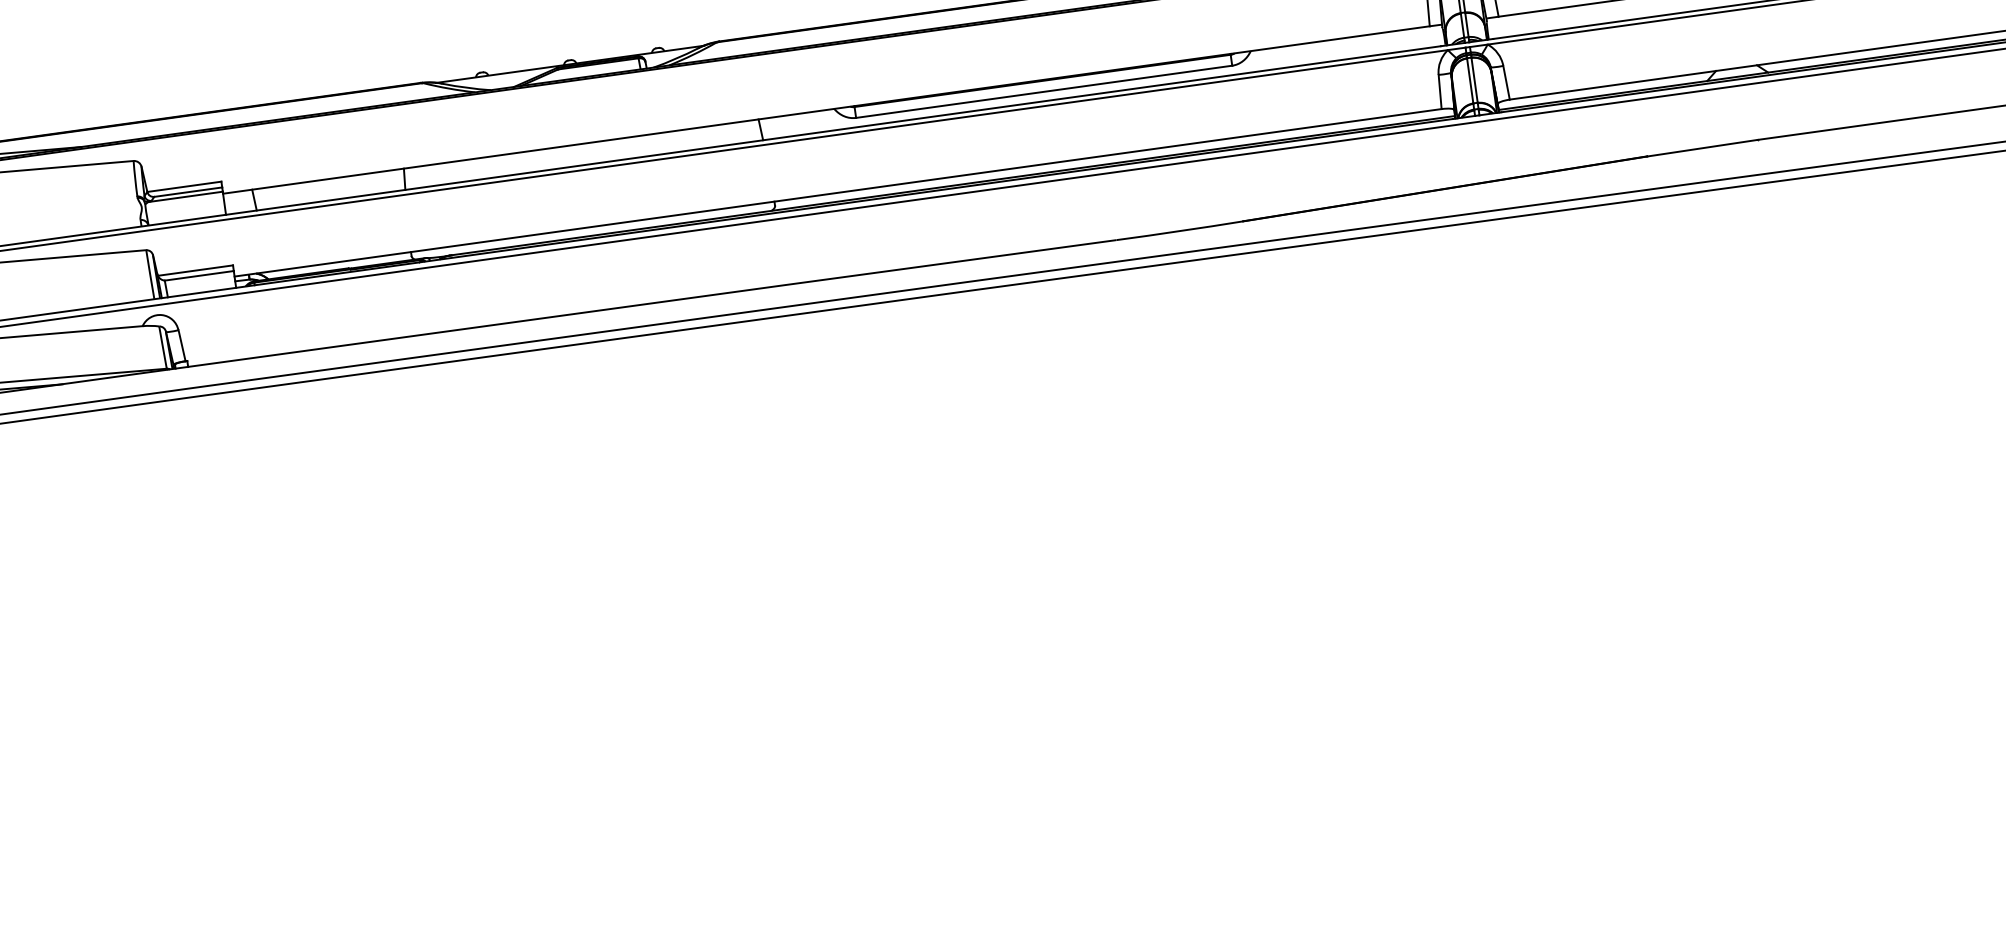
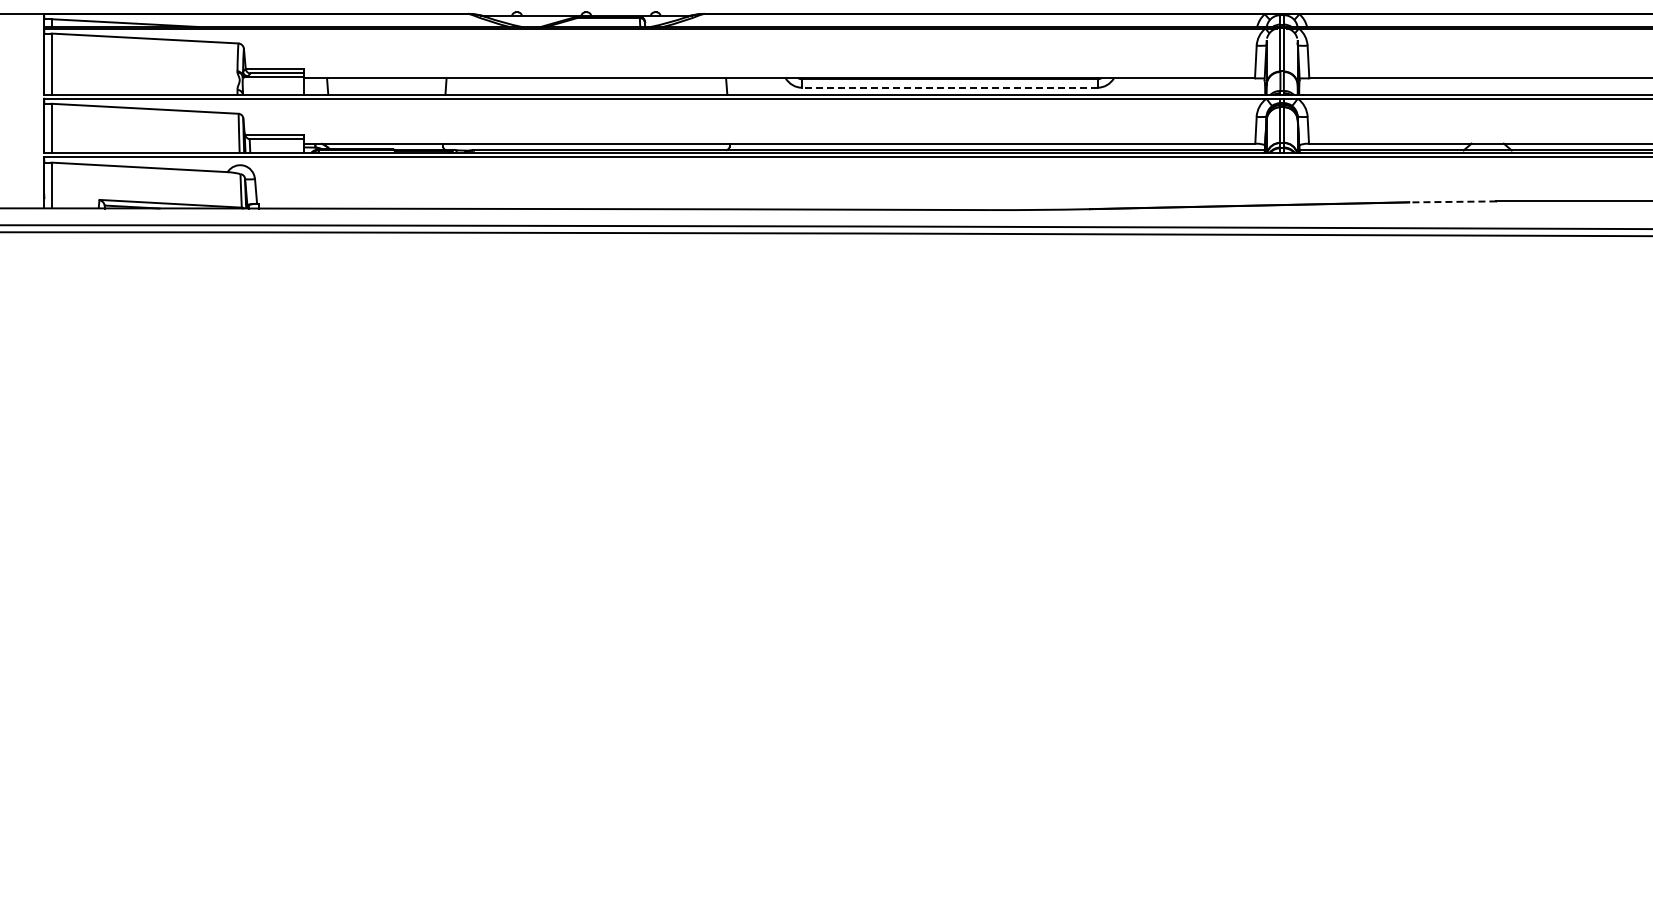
line: (1043, 91) -> (949, 87), solid -> dashed
line: (1702, 147) -> (1452, 201), solid -> dashed

